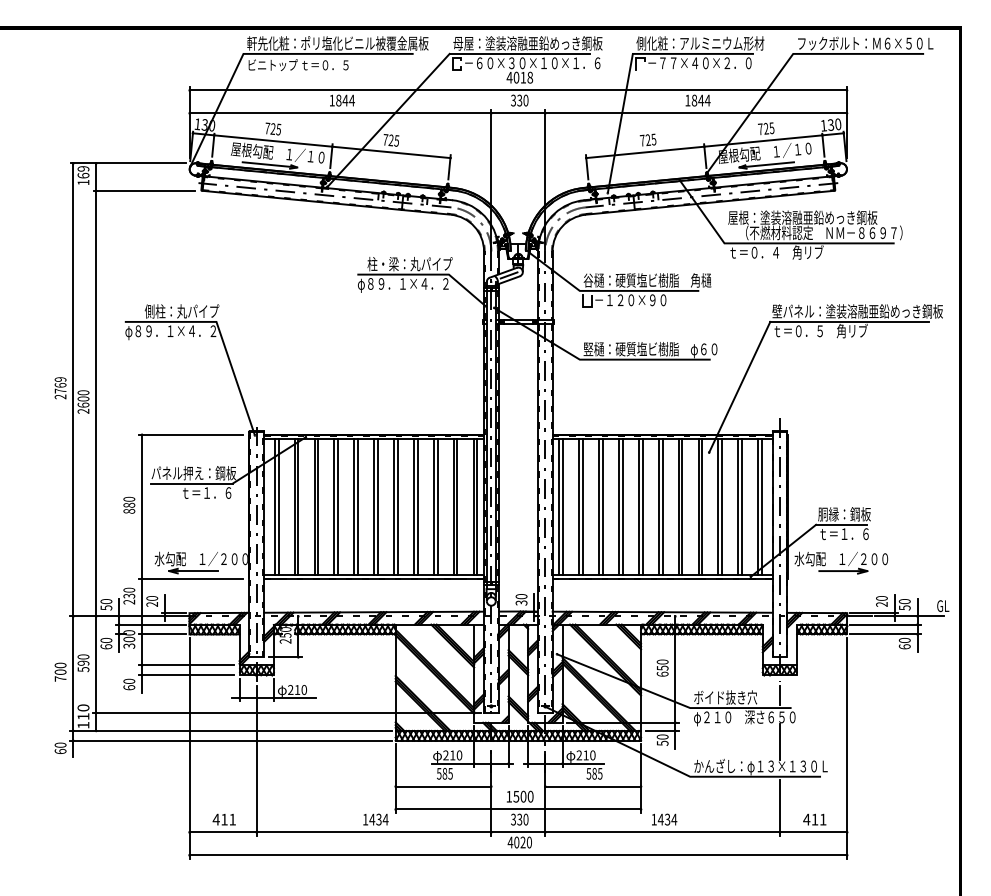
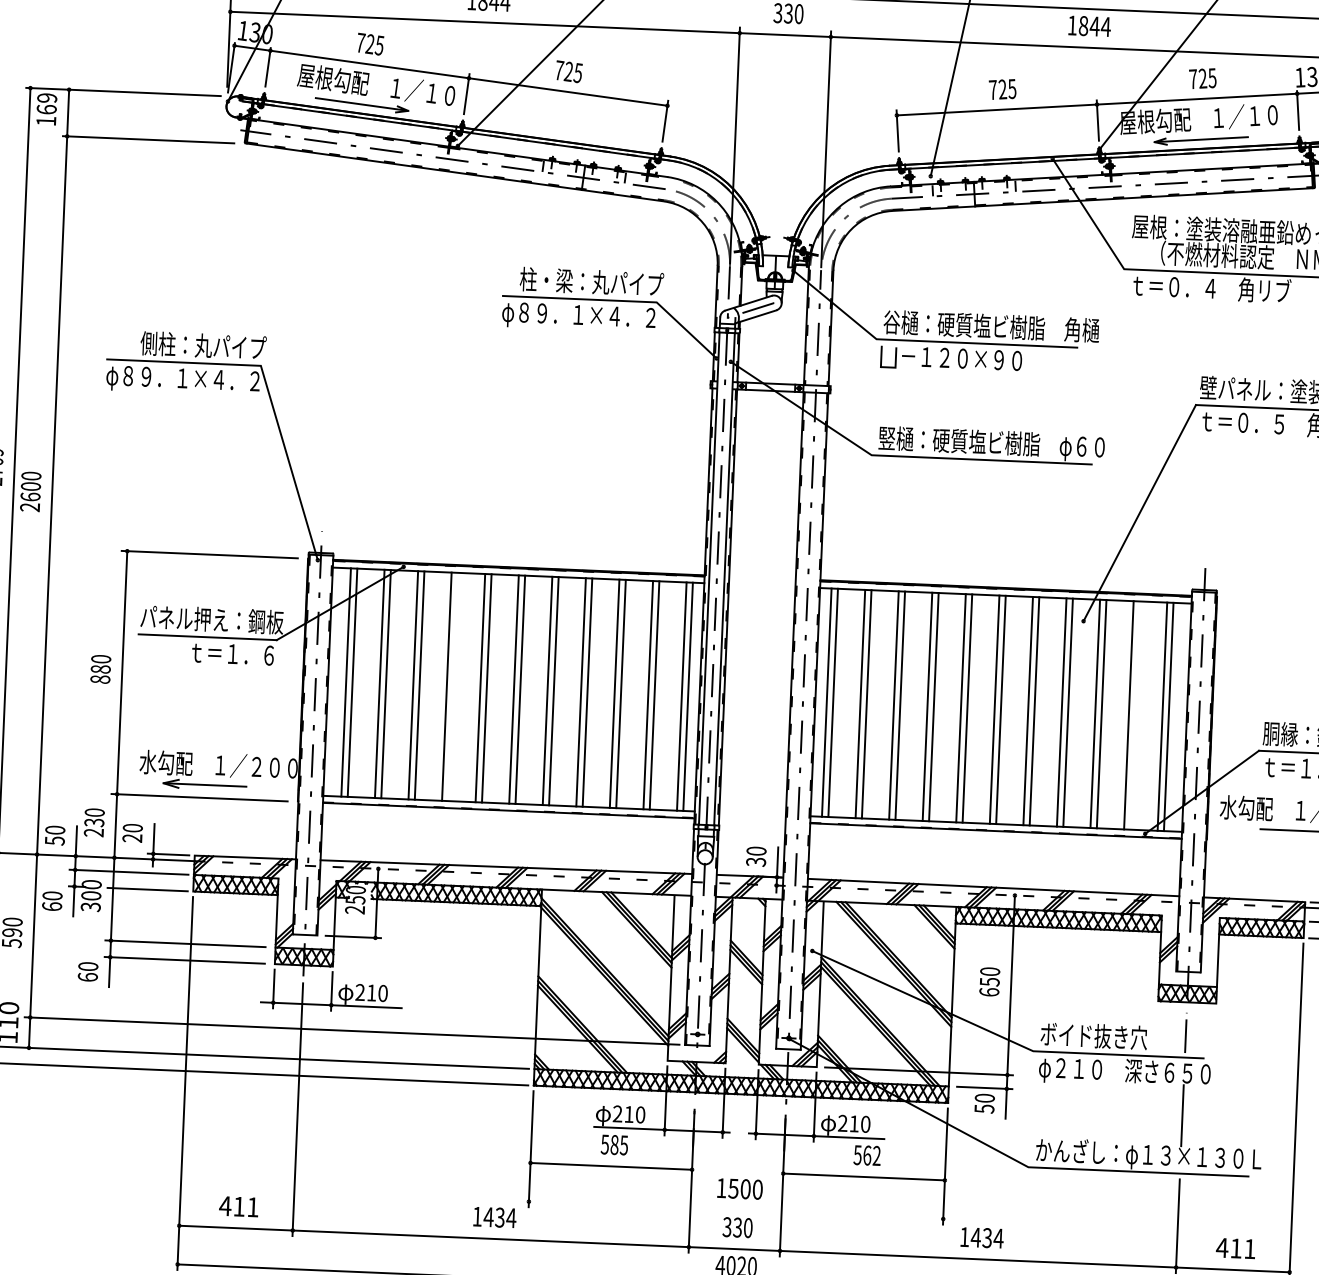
line: (338, 506) -> (453, 686), removed
line: (742, 506) -> (1135, 714), removed
text: (597, 773) -> (872, 1155), 585 -> 562
line: (518, 809) -> (736, 1210), removed

